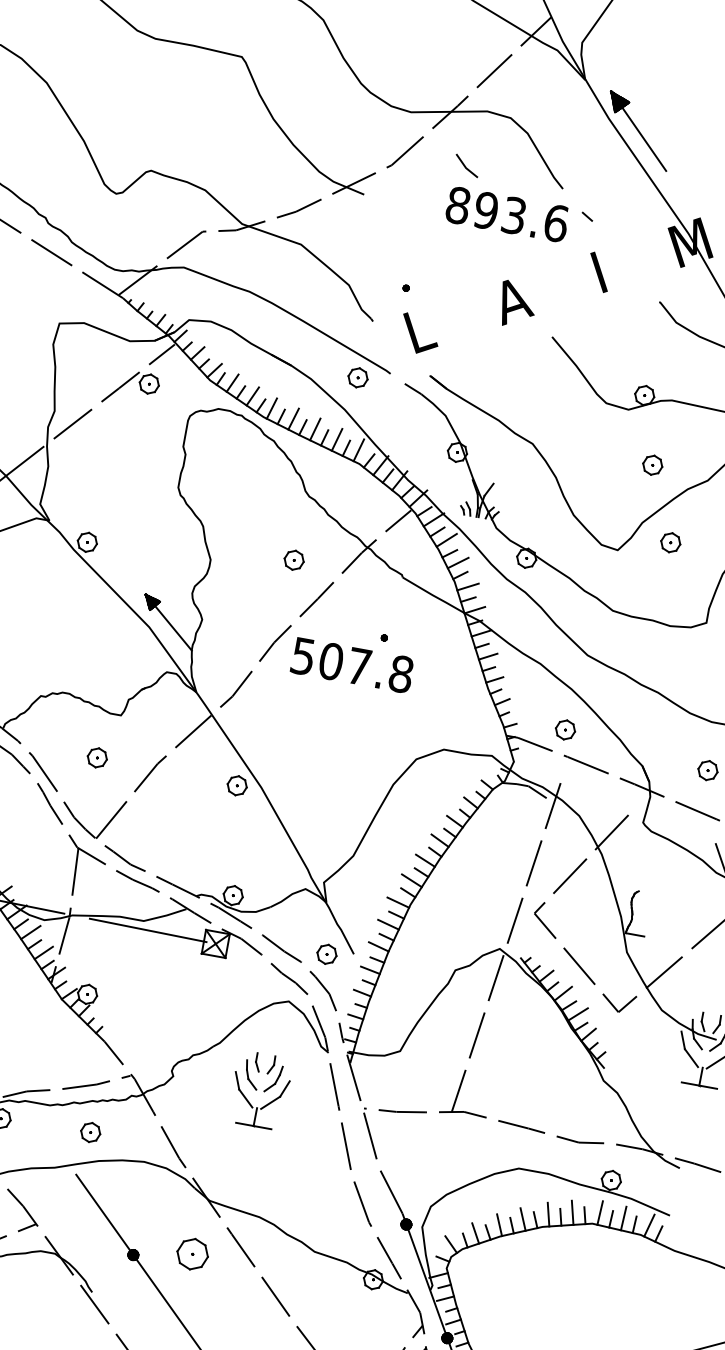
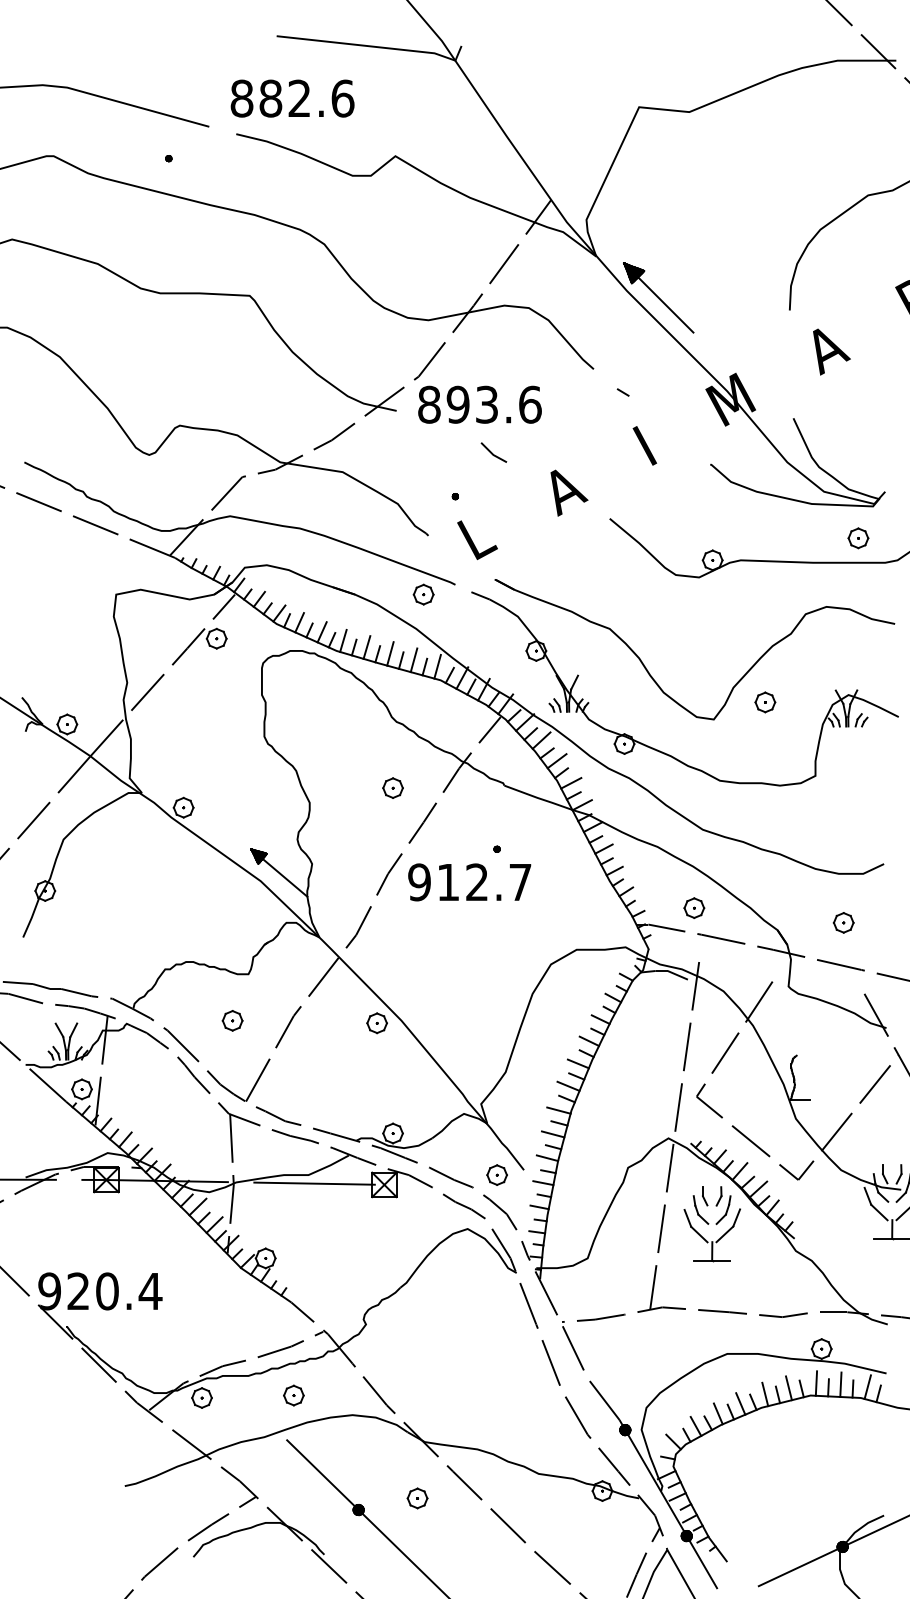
line: (465, 165) -> (492, 452), moved
text: (506, 214) -> (479, 404), moved
part: (652, 465) -> (733, 628), removed
text: (351, 665) -> (469, 882), 507.8 -> 912.7
part: (259, 1090) -> (711, 1224), moved
part: (192, 1254) -> (417, 1498), size x0.62

